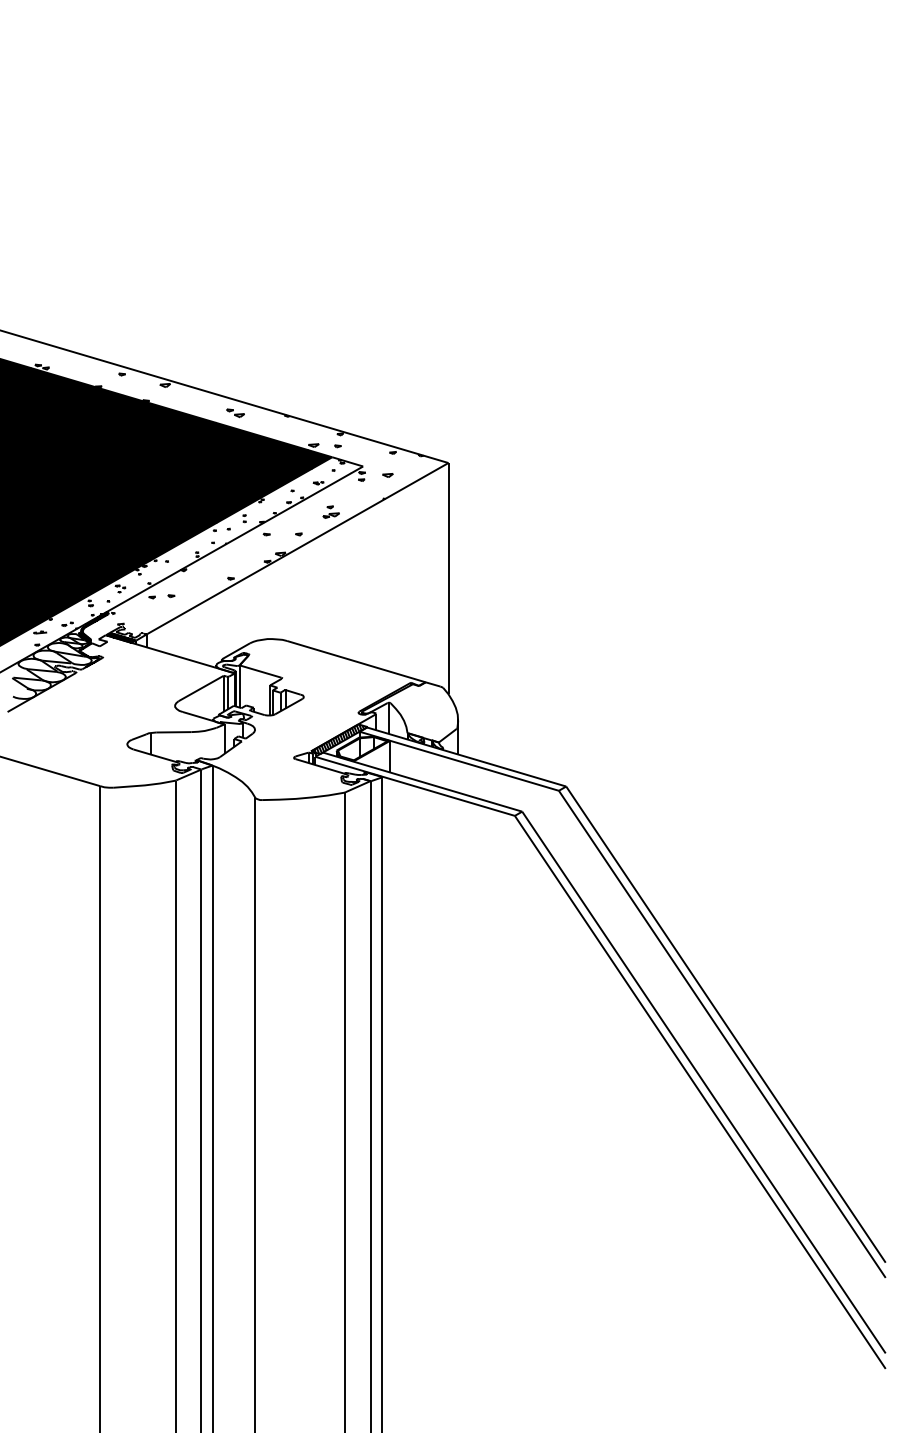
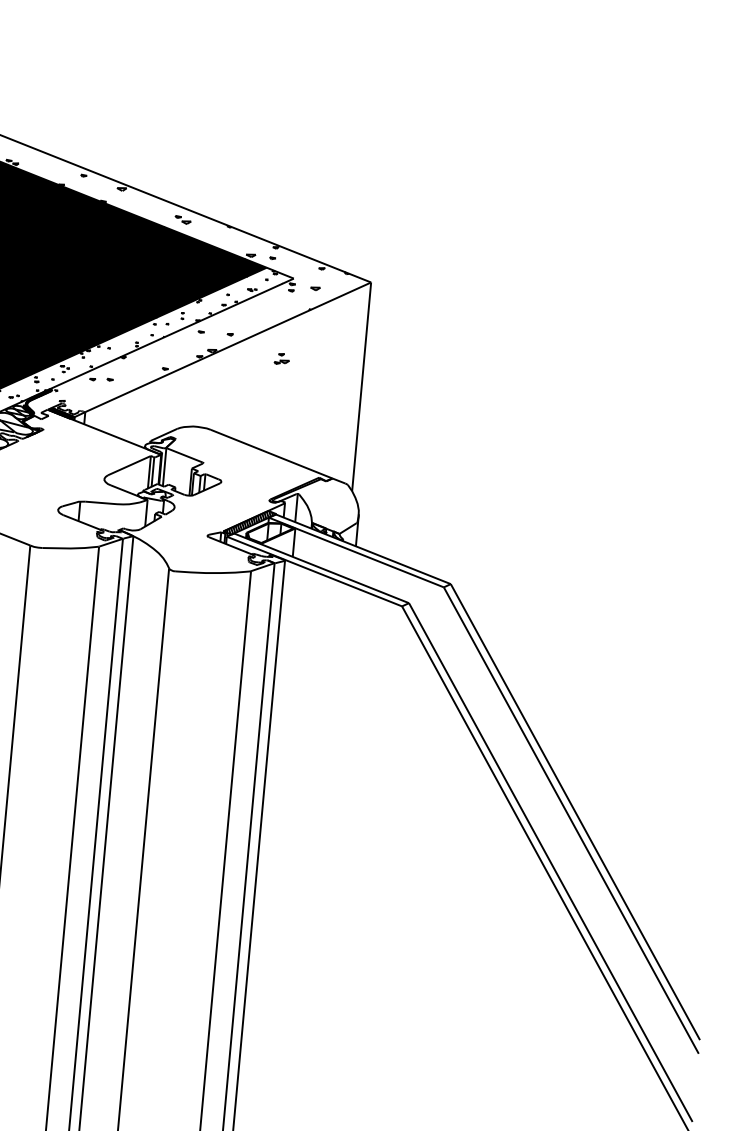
part: (330, 511) -> (281, 358), moved

